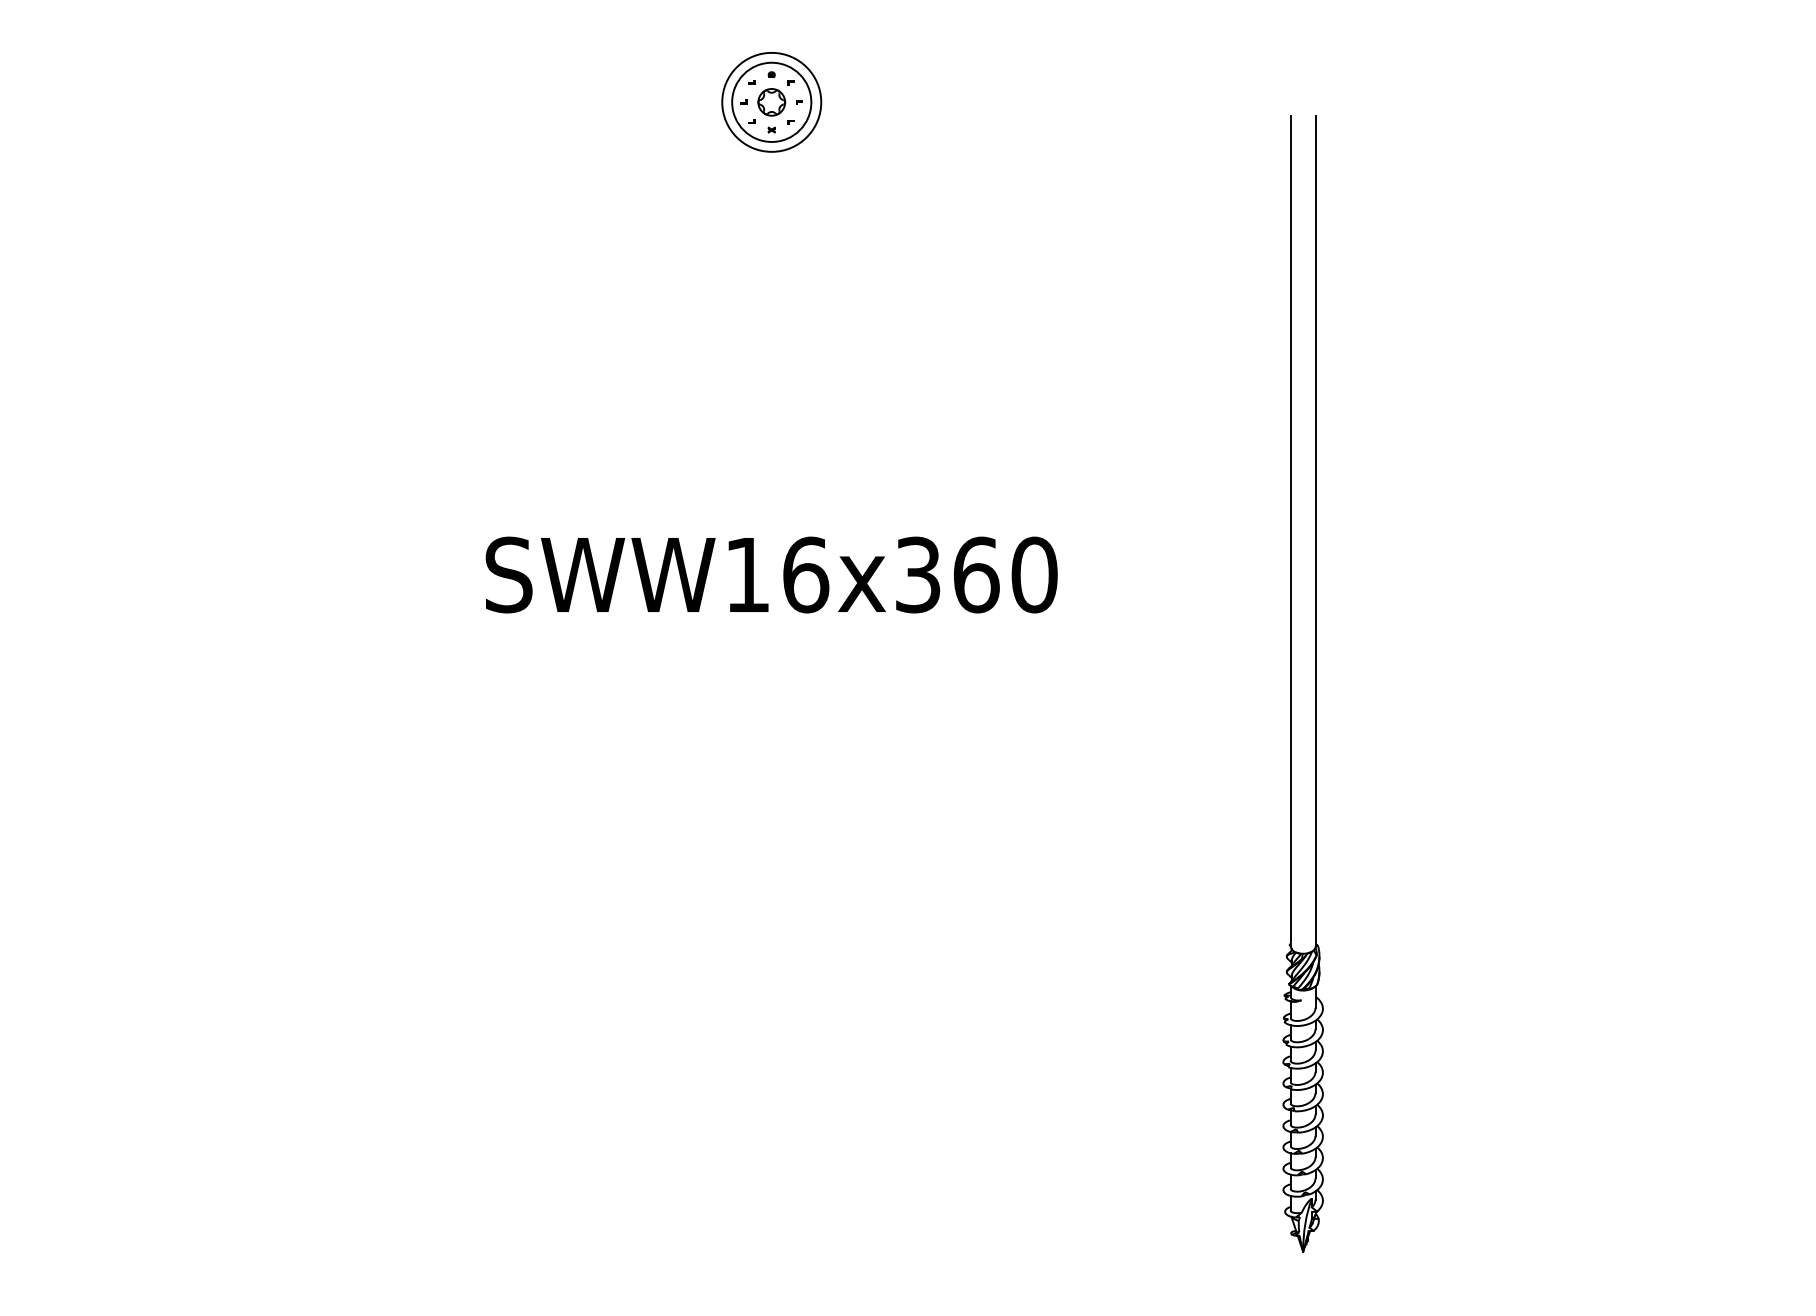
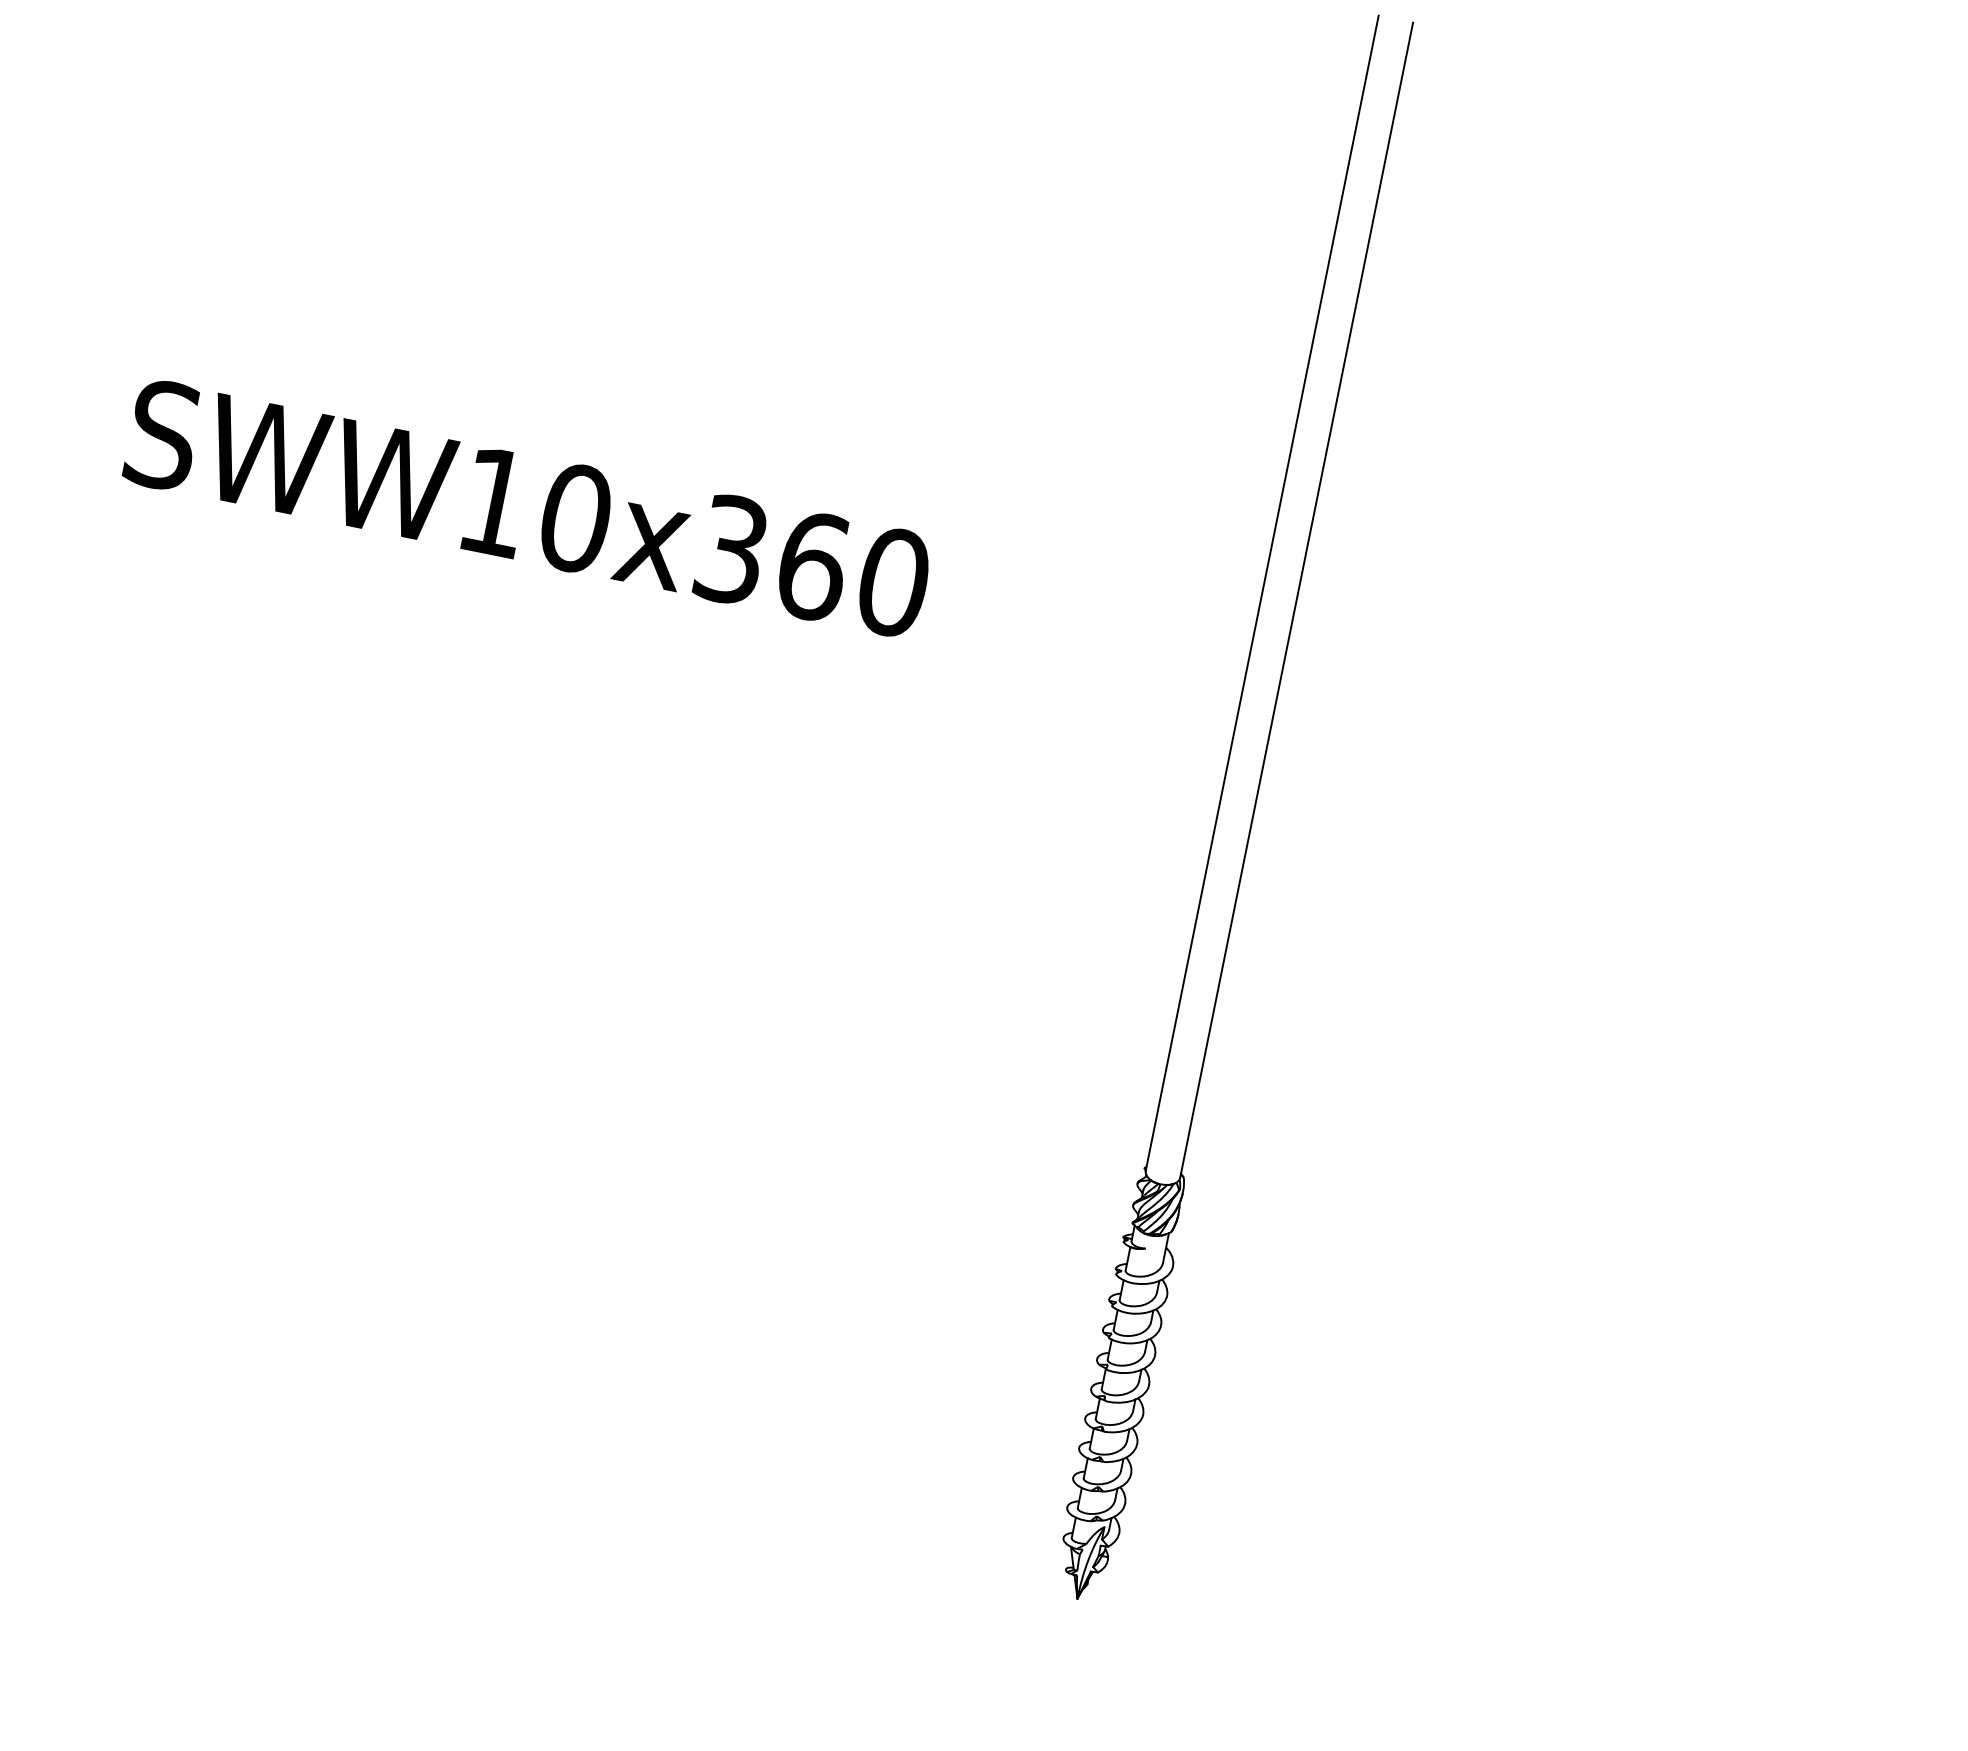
text: (806, 574) -> (576, 517), SWW16x360 -> SWW10x360

